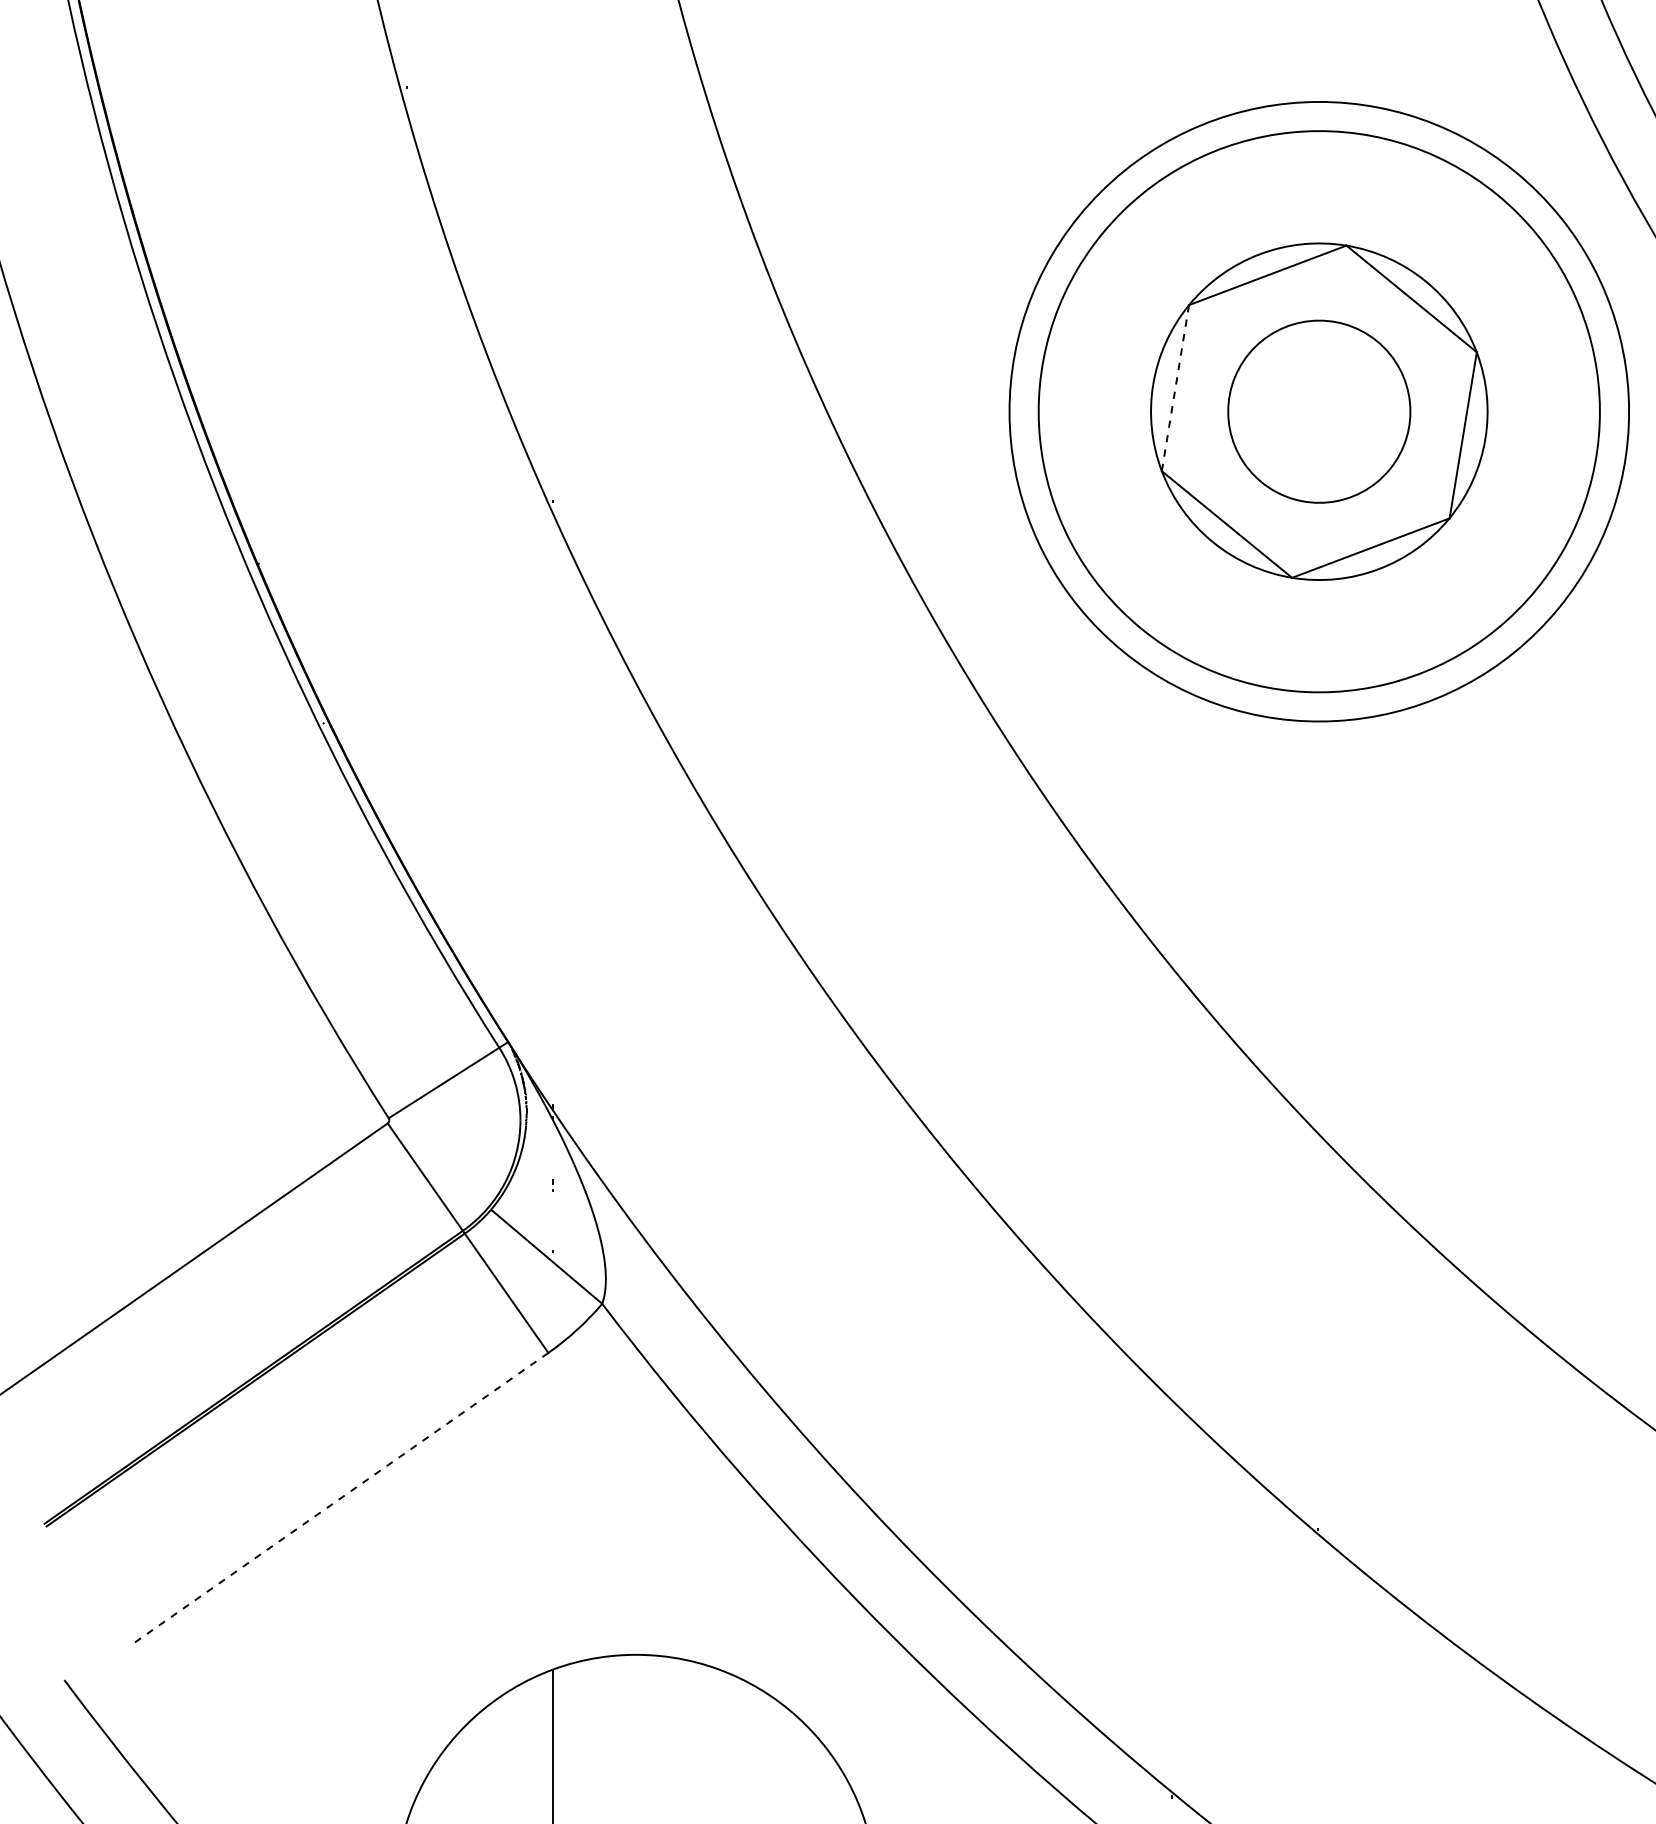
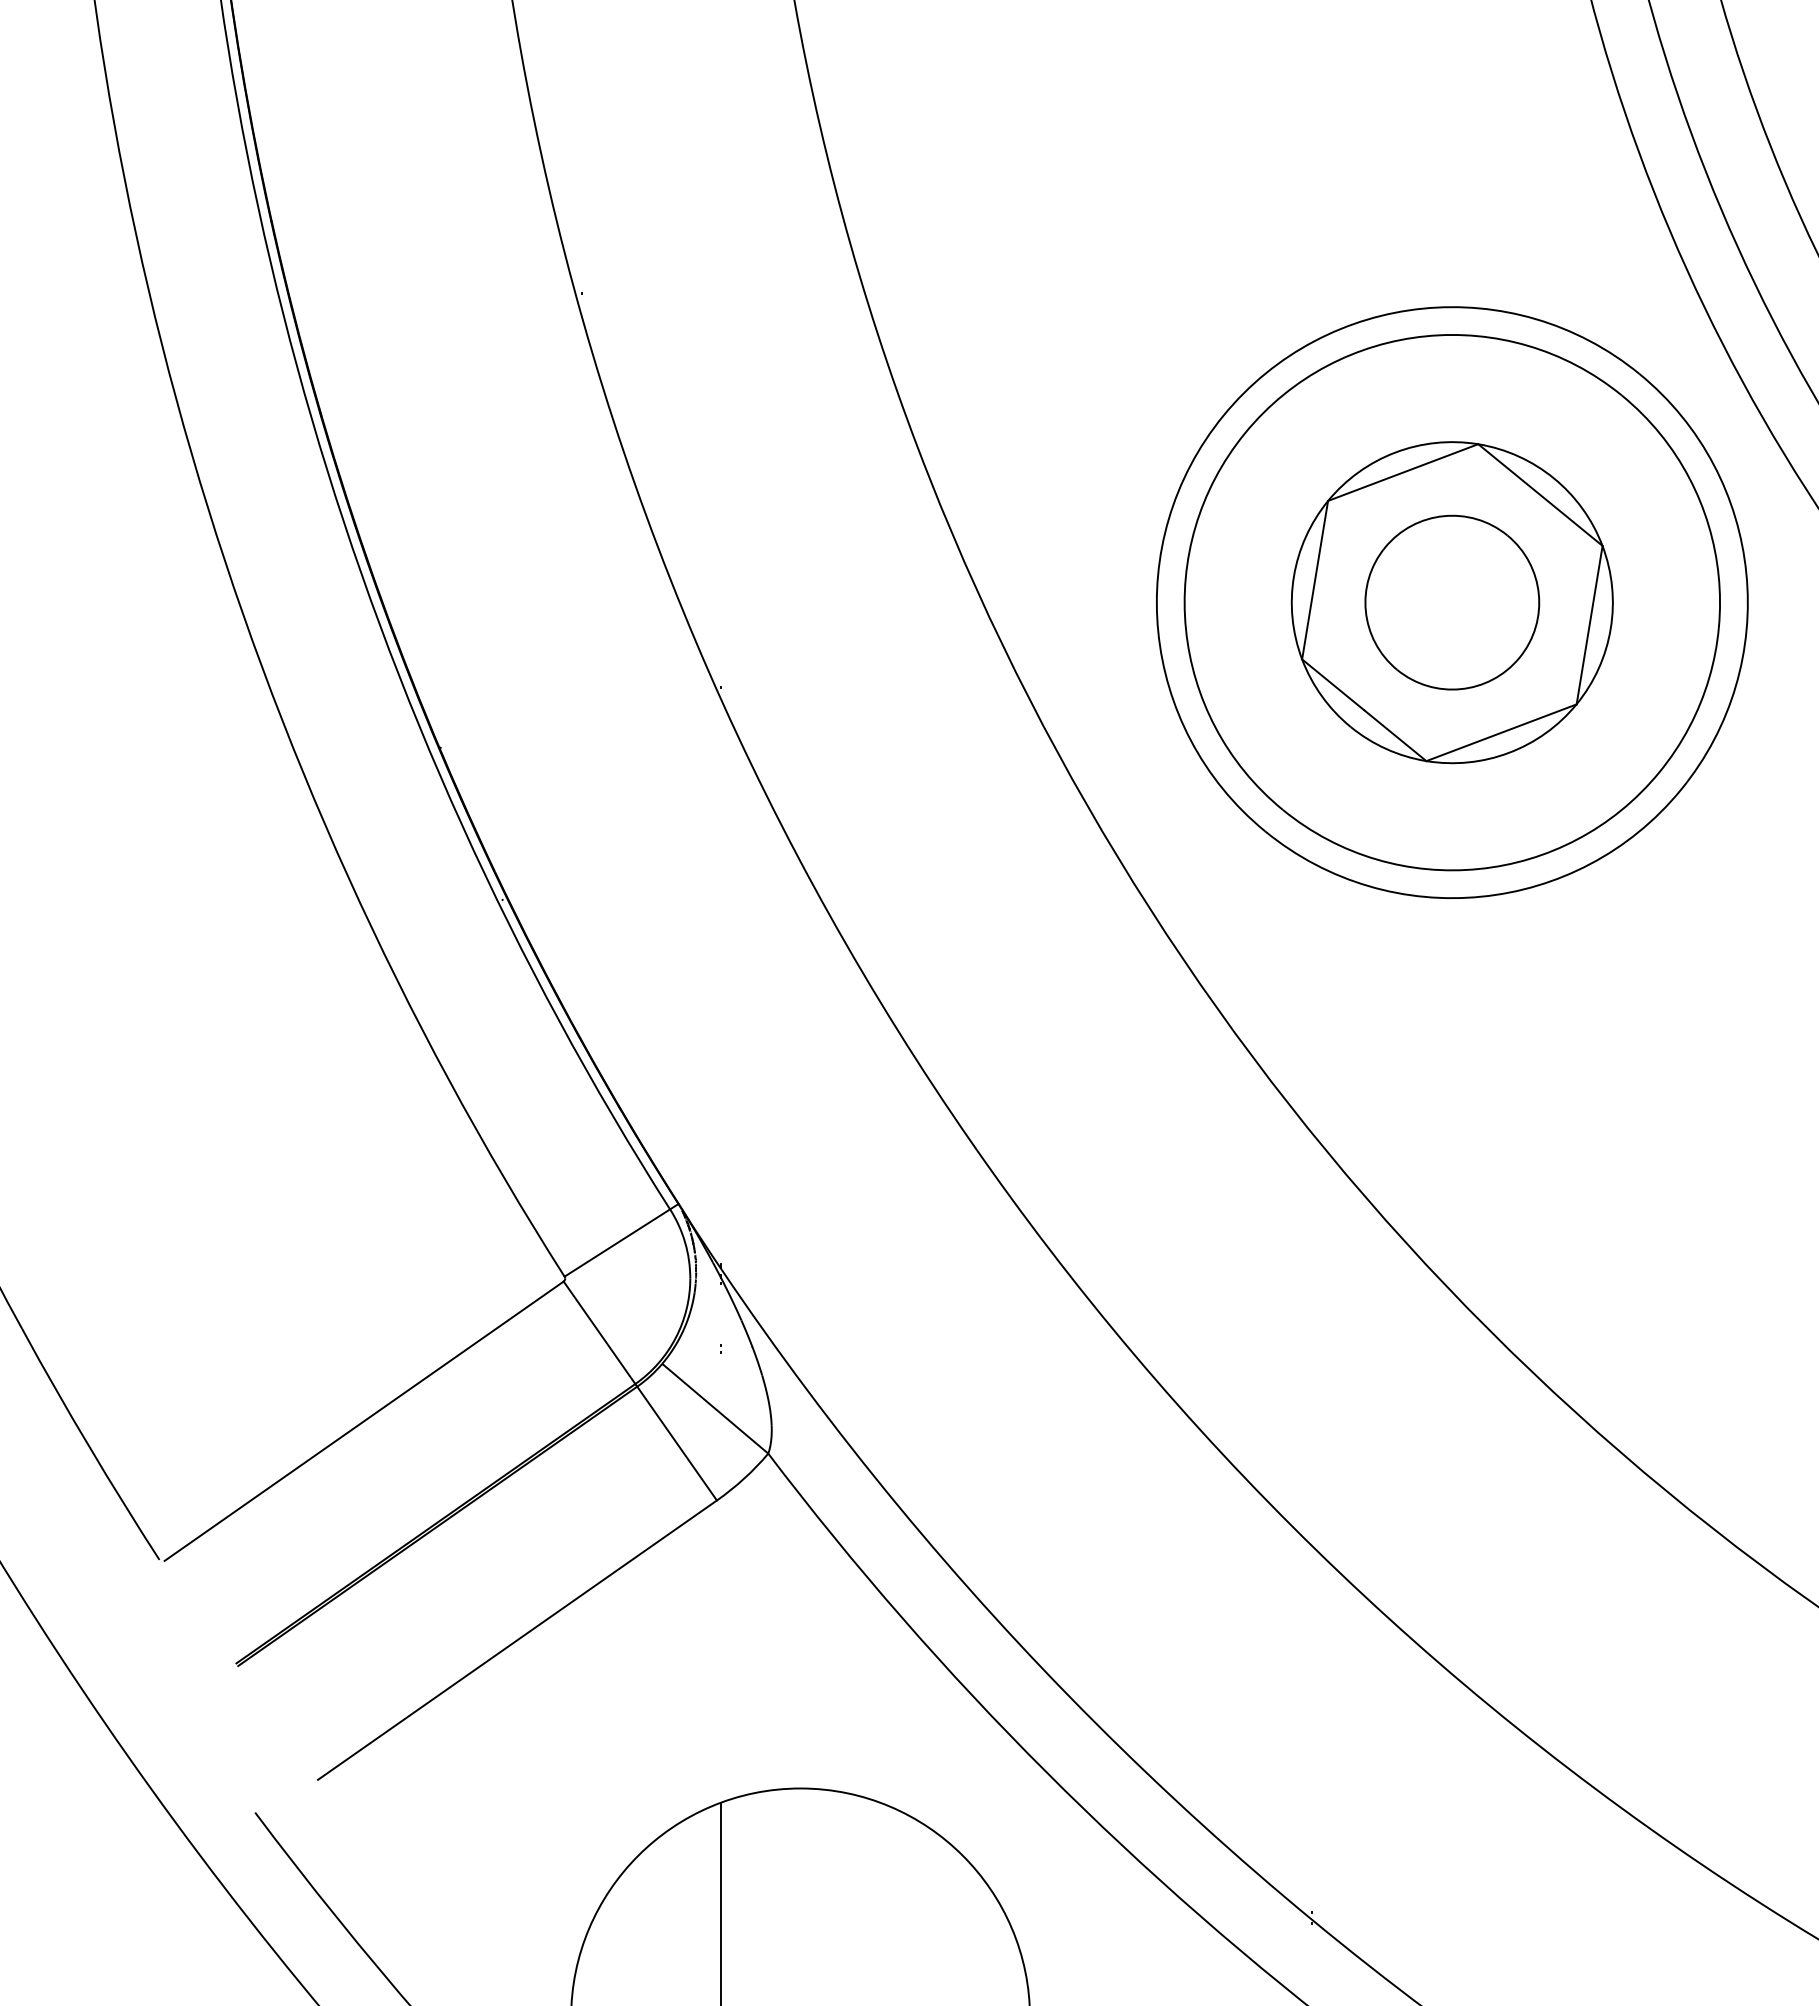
line: (1175, 388) -> (1315, 580), dashed -> solid
line: (339, 1499) -> (517, 1640), dashed -> solid

